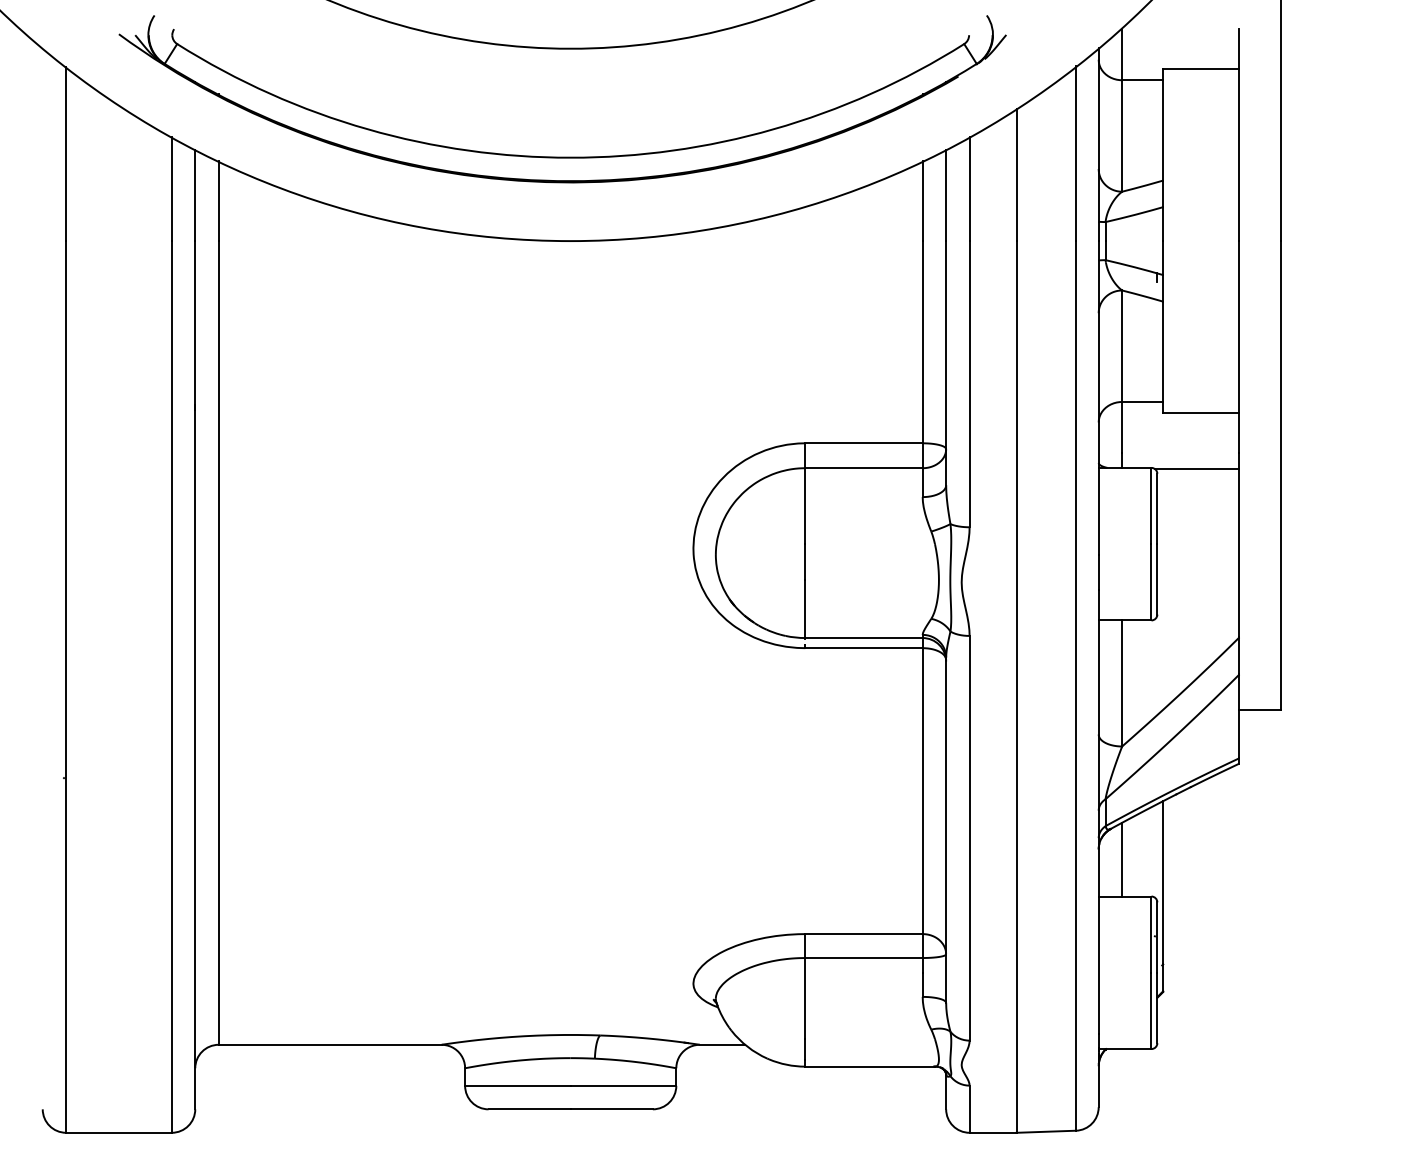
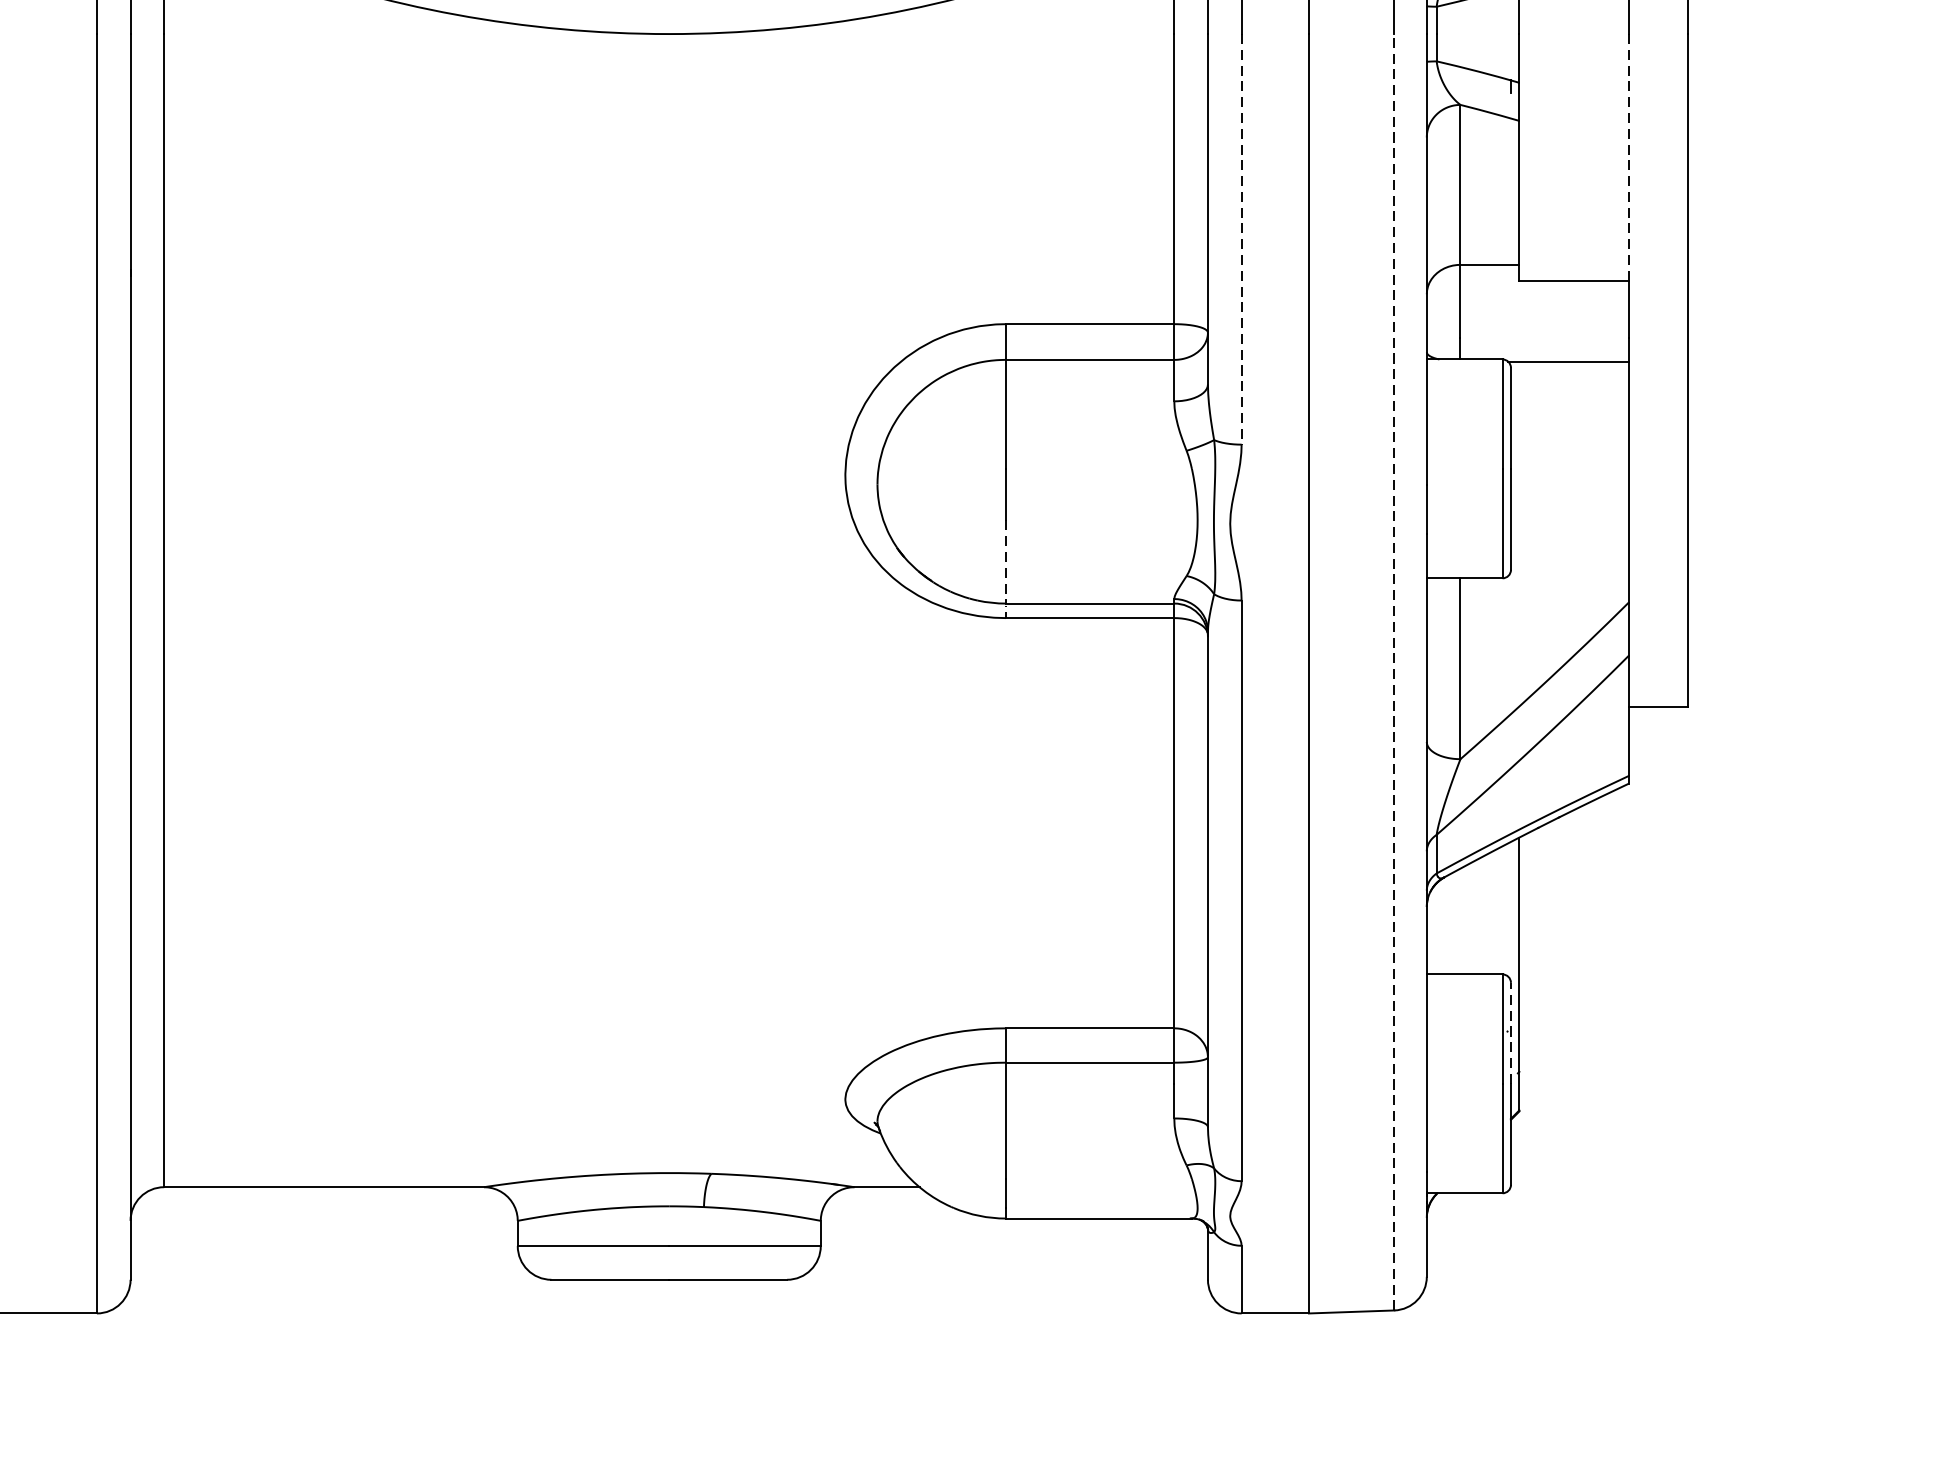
line: (1239, 327) -> (1628, 158), solid -> dashed
line: (969, 384) -> (1241, 239), solid -> dashed
line: (805, 609) -> (1006, 562), solid -> dashed
line: (1076, 685) -> (1394, 671), solid -> dashed
line: (1122, 859) -> (1460, 921), removed
line: (1157, 937) -> (1511, 1033), solid -> dashed

